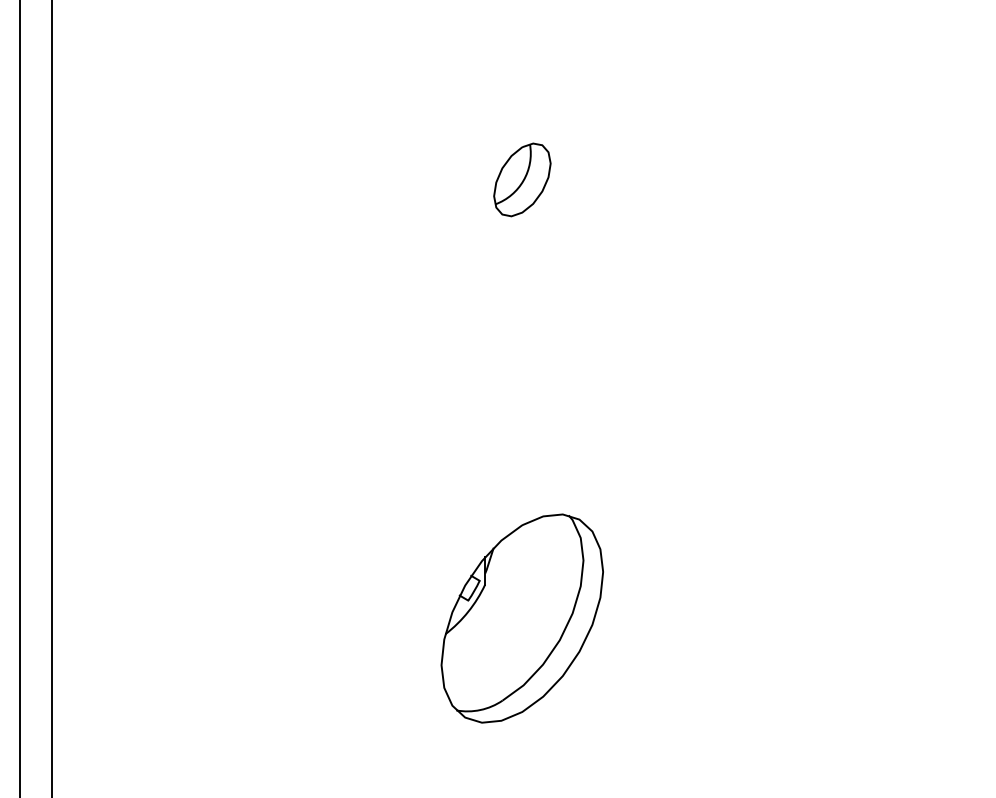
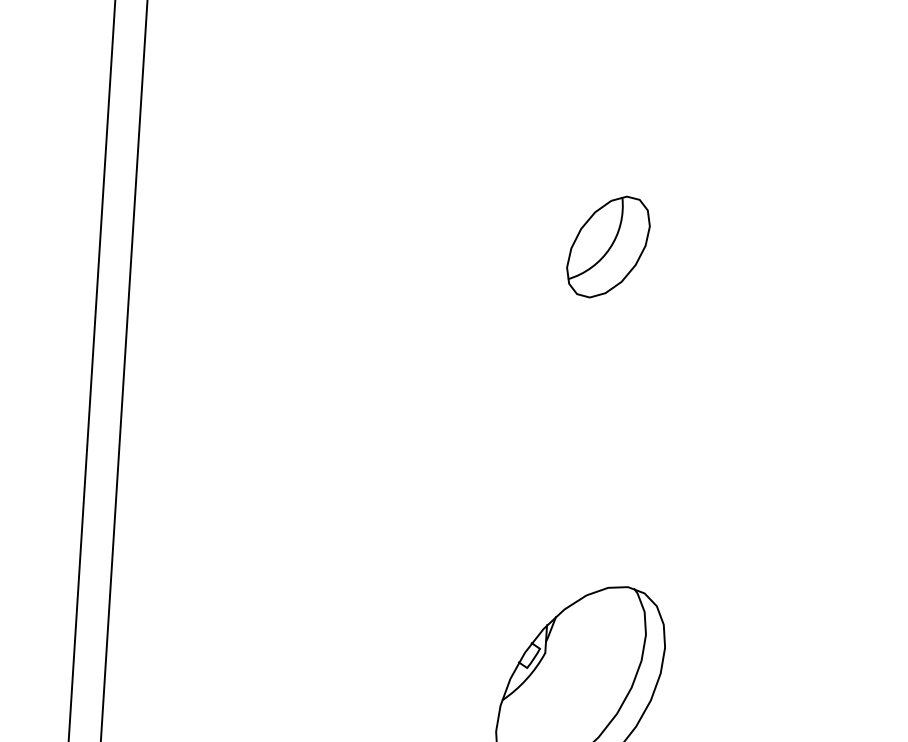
part: (522, 179) -> (608, 246), size x1.4

